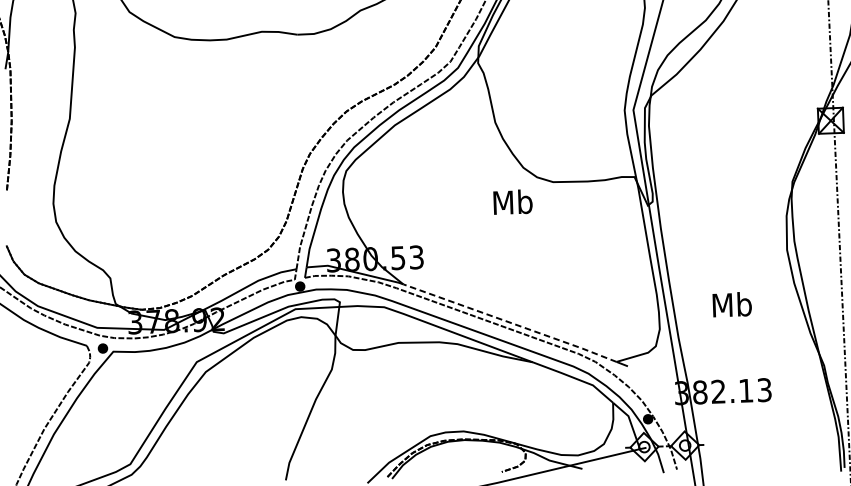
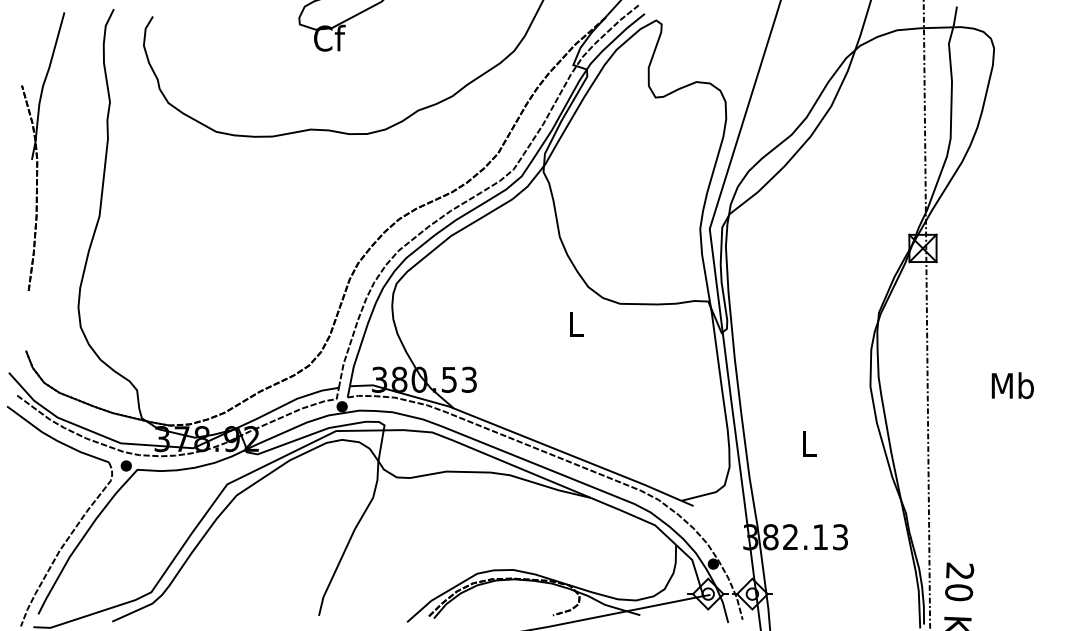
text: (512, 201) -> (575, 323), Mb -> L
text: (732, 304) -> (809, 443), Mb -> L
line: (510, 322) -> (568, 454), dashed -> solid

